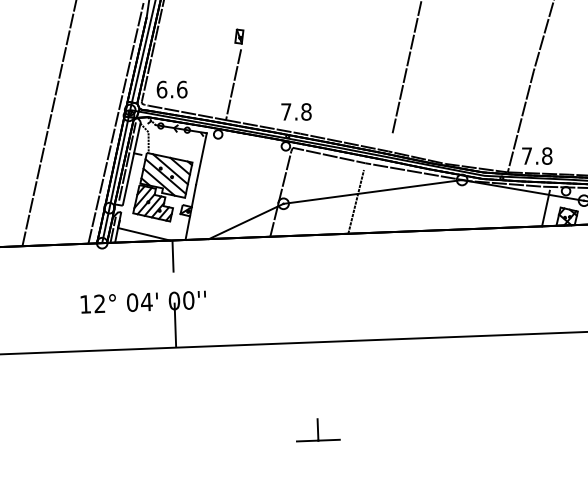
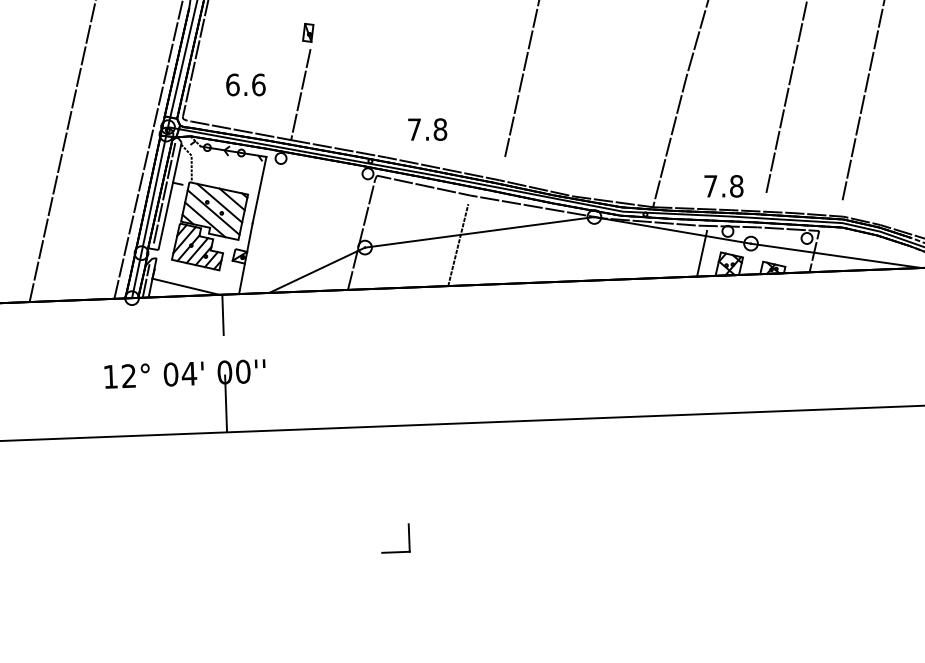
text: (171, 89) -> (245, 84), moved
text: (296, 111) -> (427, 129), moved
text: (536, 156) -> (723, 186), moved
line: (329, 439) -> (423, 550), removed

